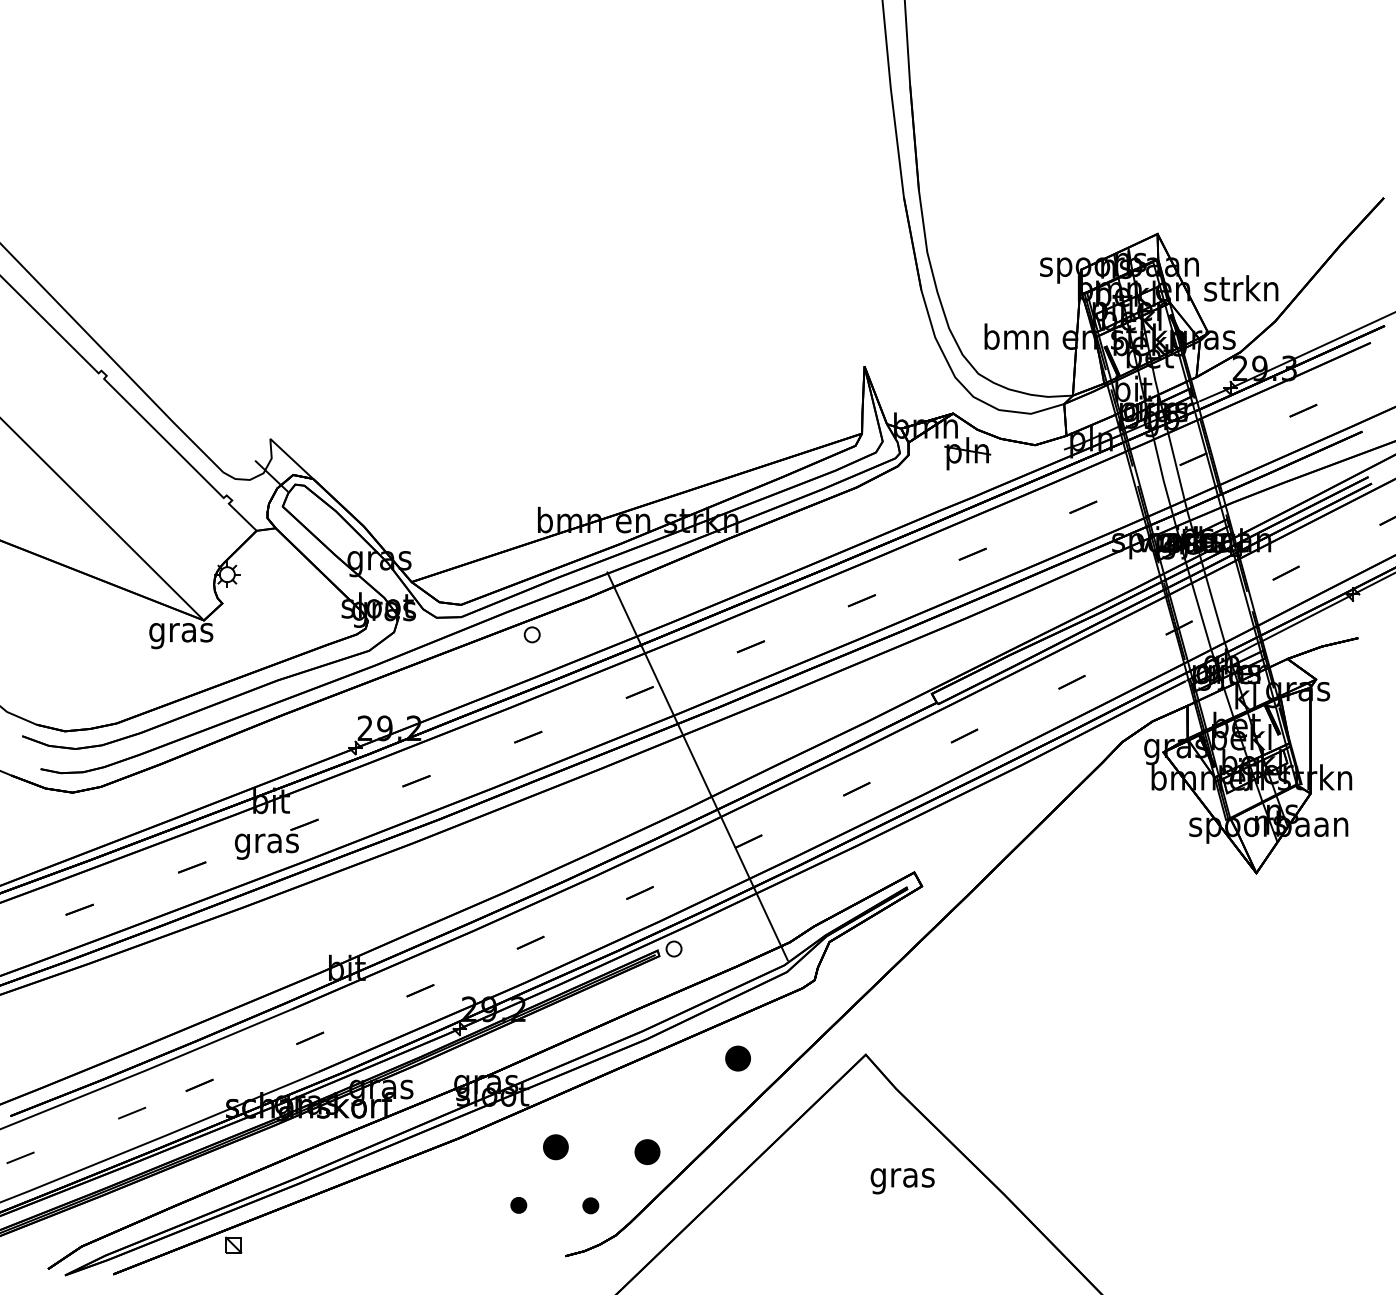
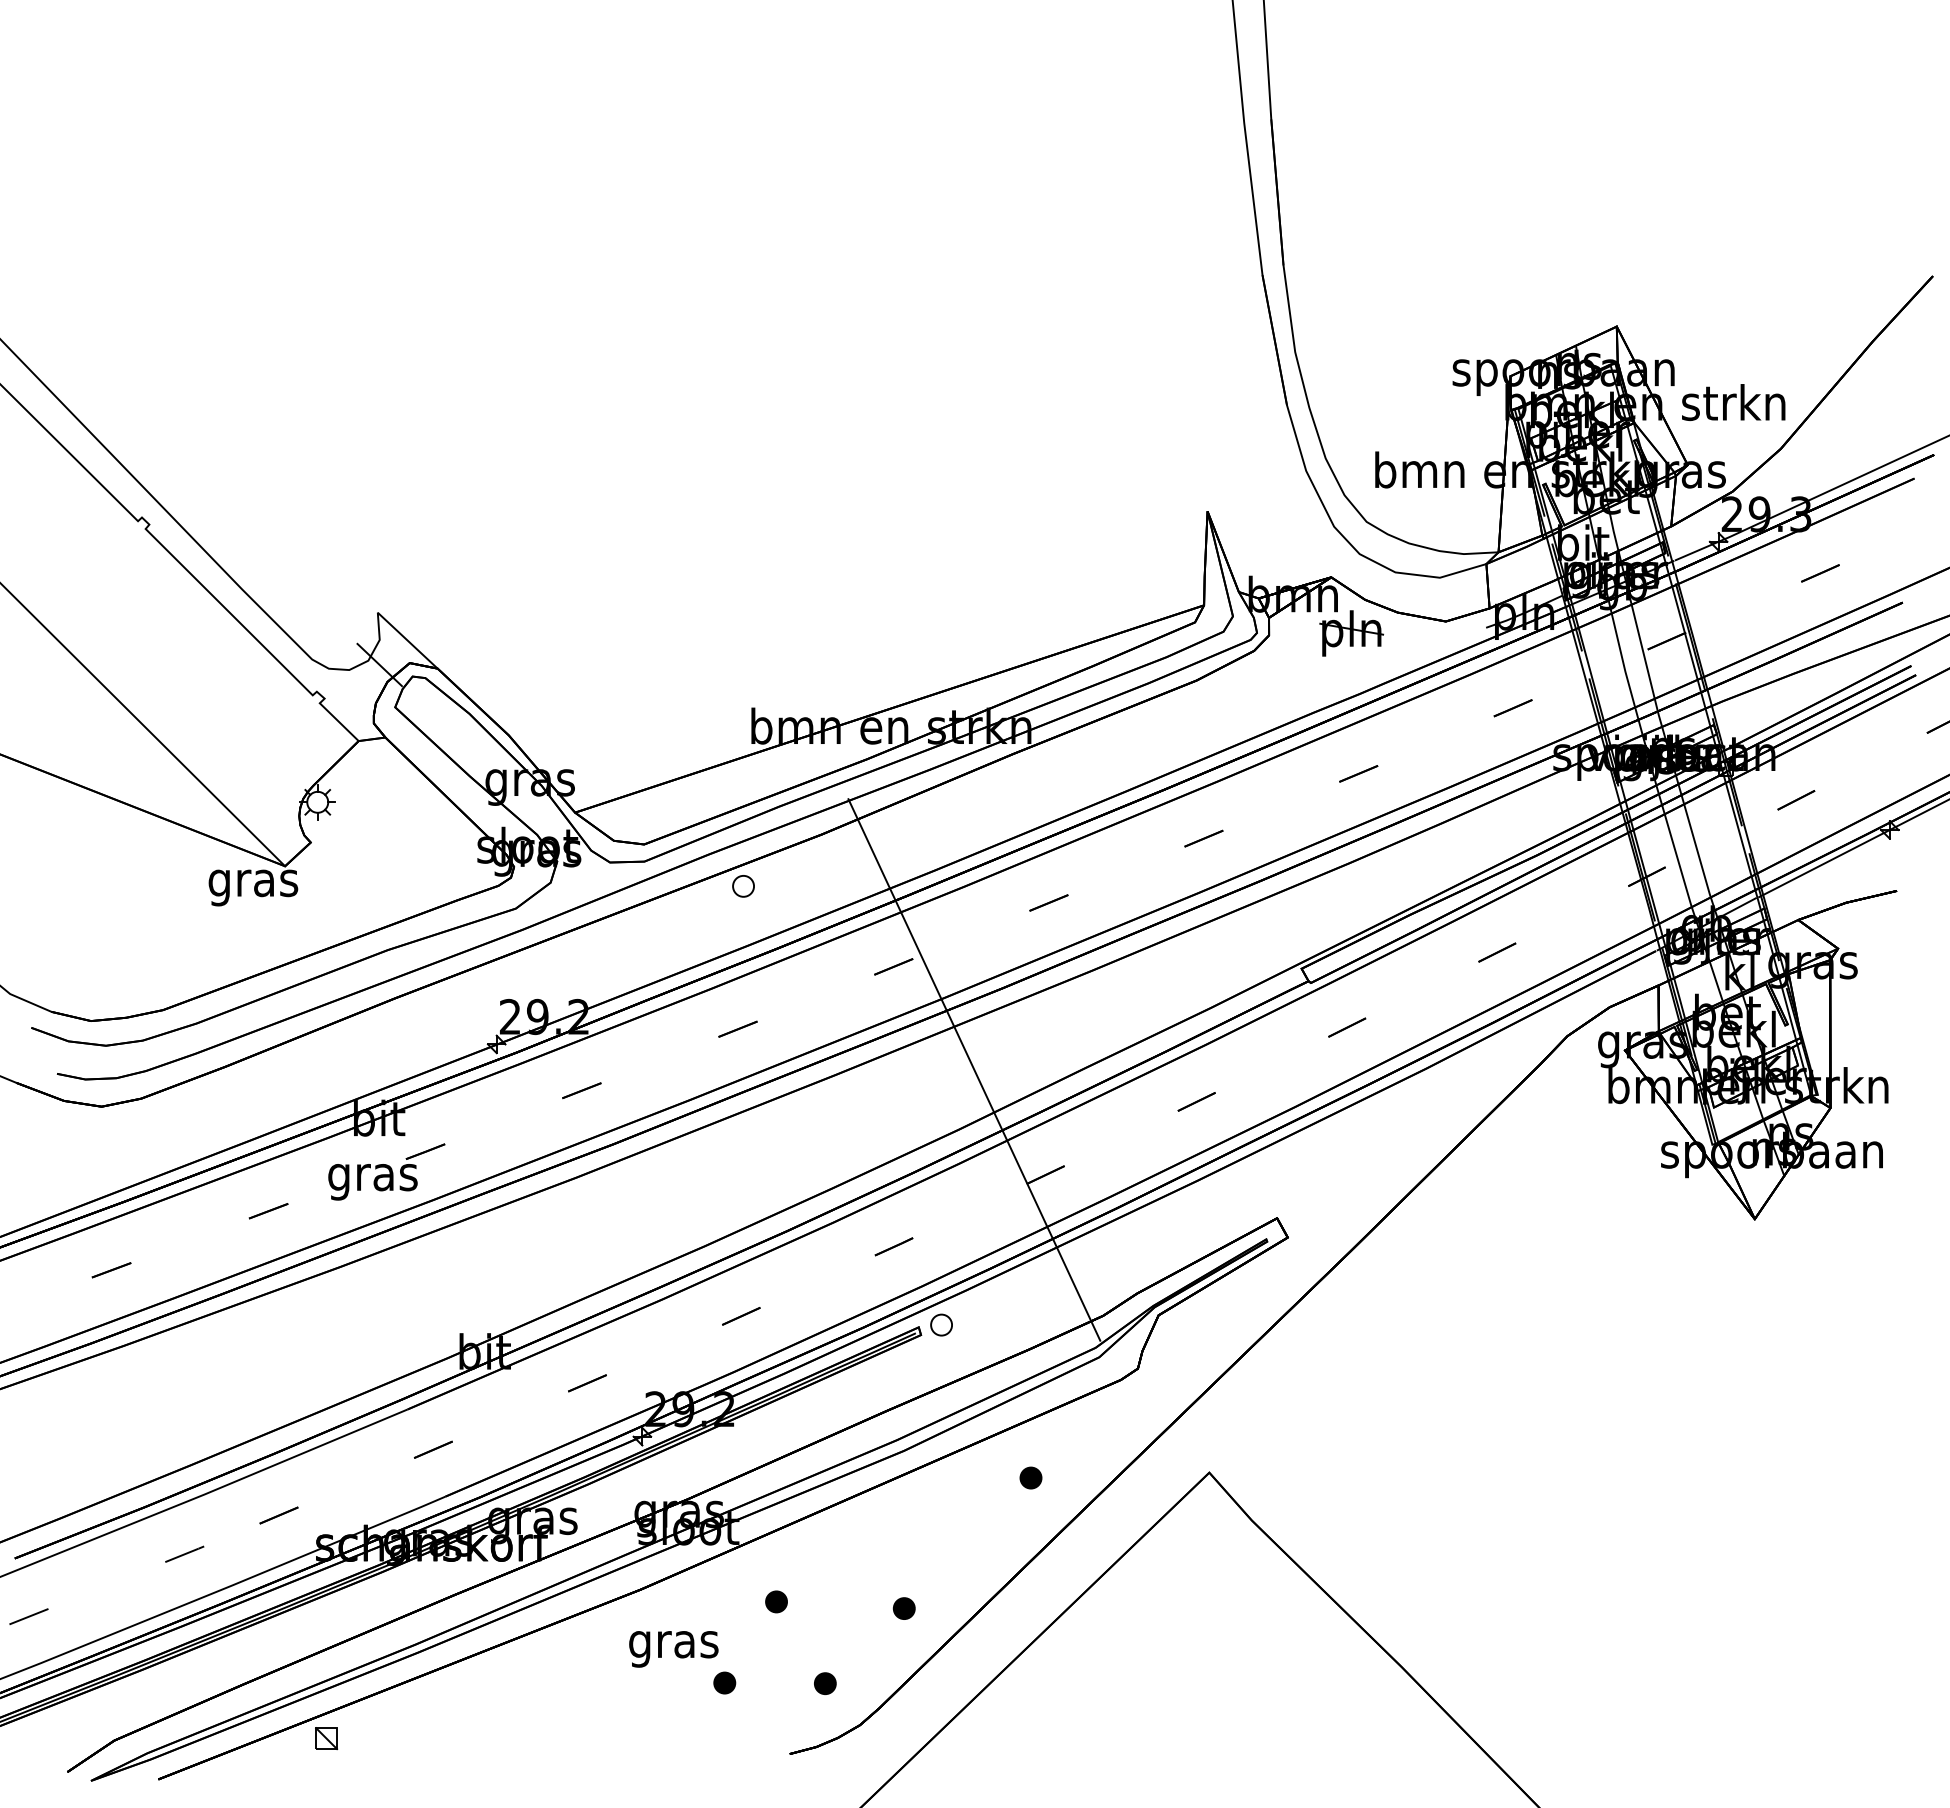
part: (737, 1058) -> (1030, 1477), size x0.62
part: (555, 1146) -> (776, 1601), size x0.62
part: (646, 1151) -> (903, 1608), size x0.62
text: (902, 1181) -> (673, 1649), moved

